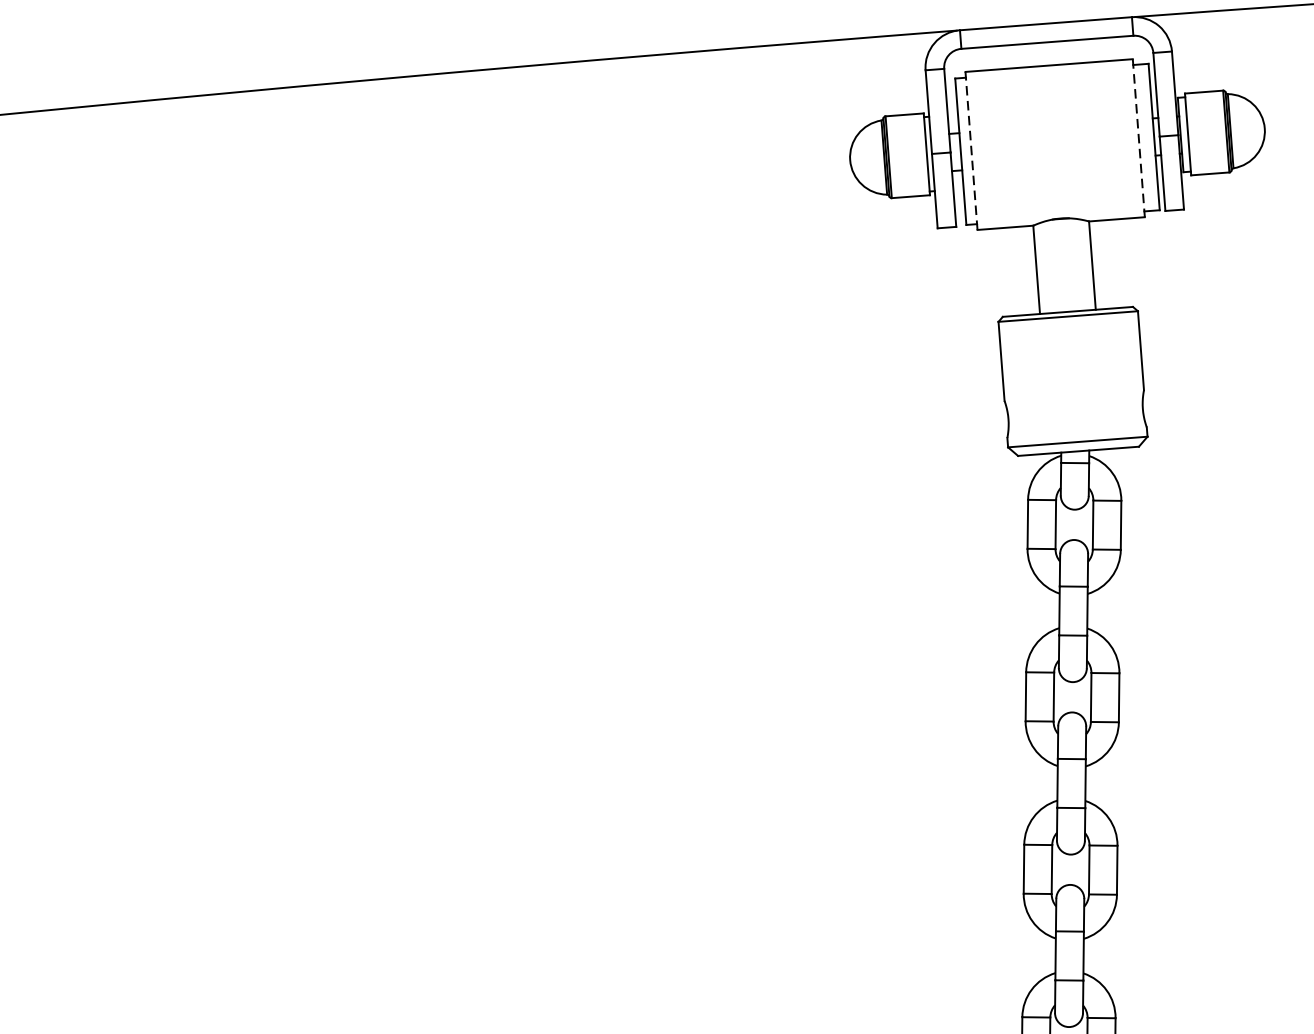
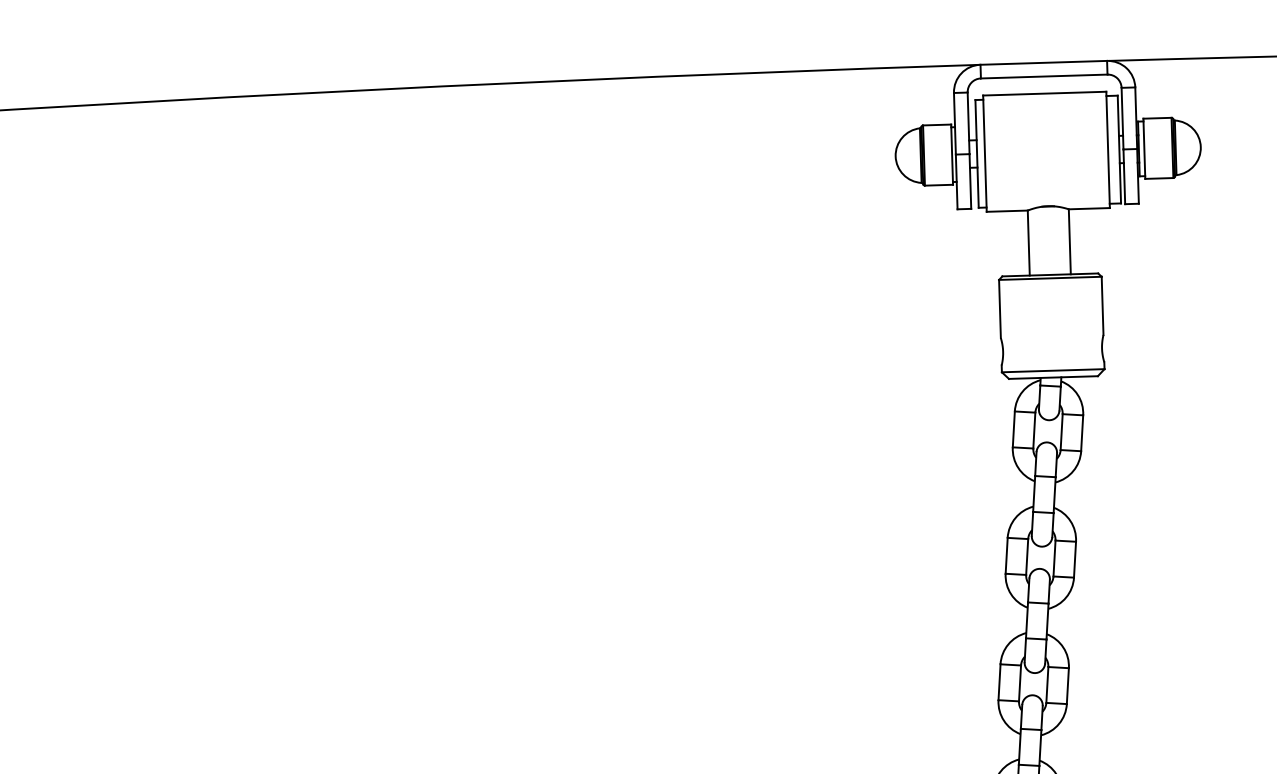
line: (1139, 138) -> (1108, 150), dashed -> solid
line: (970, 150) -> (984, 153), dashed -> solid

